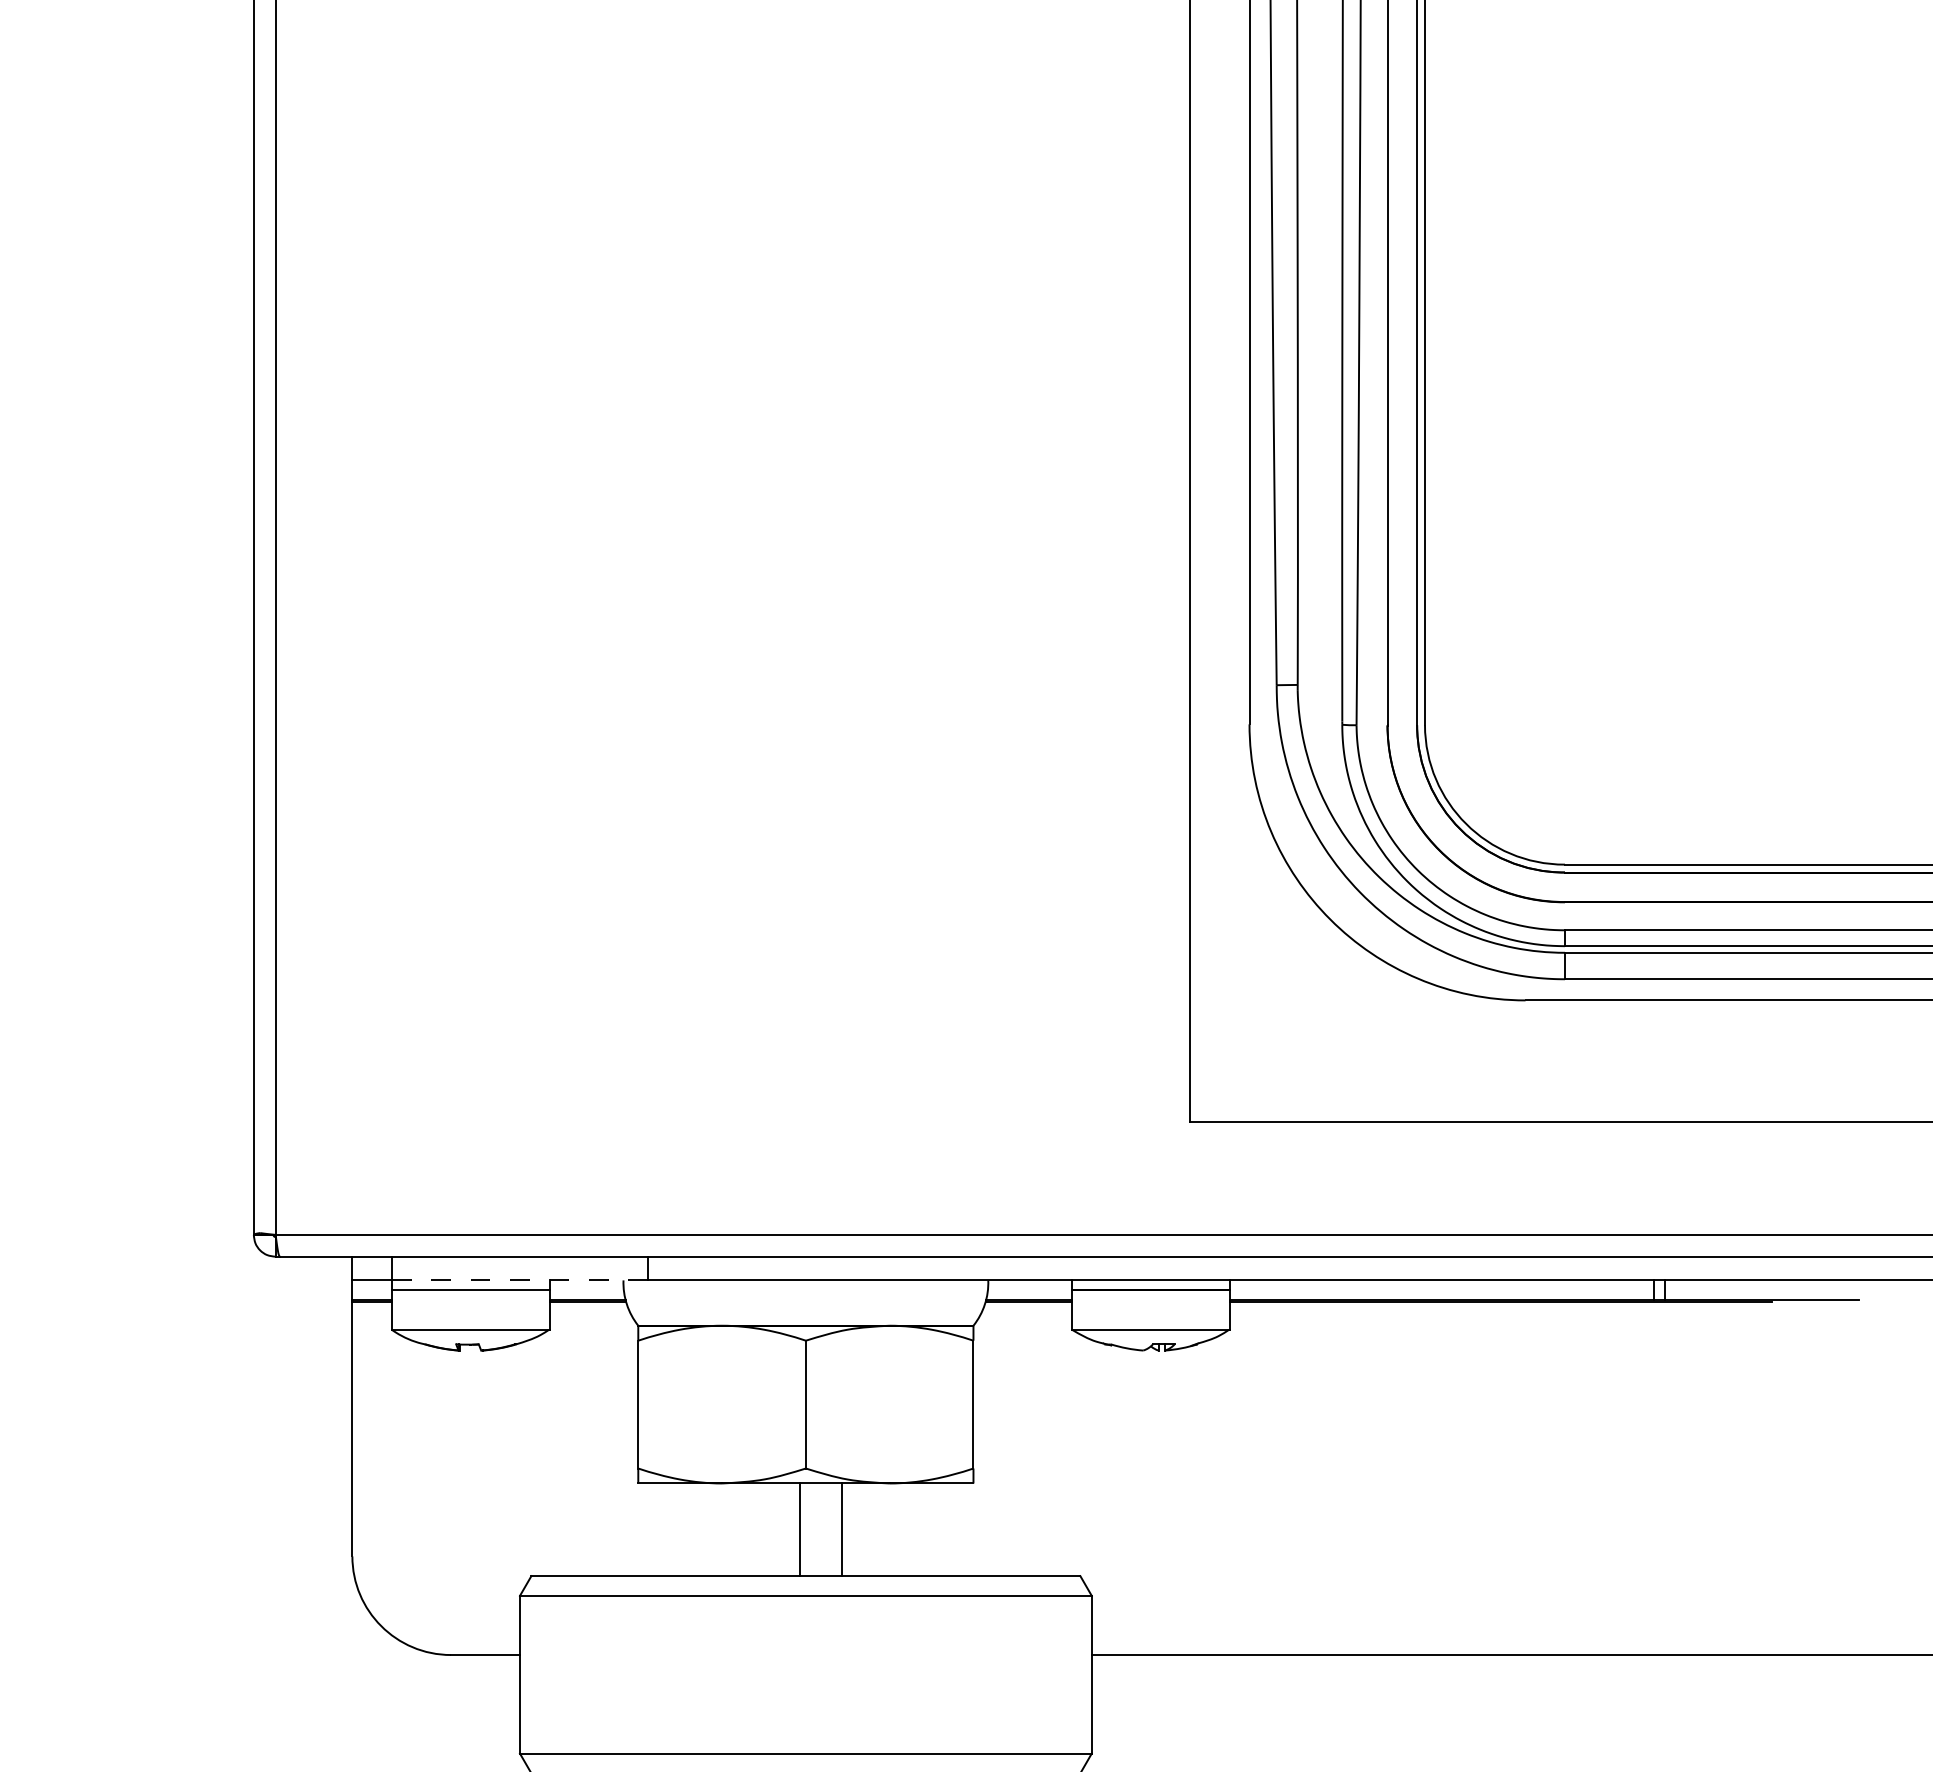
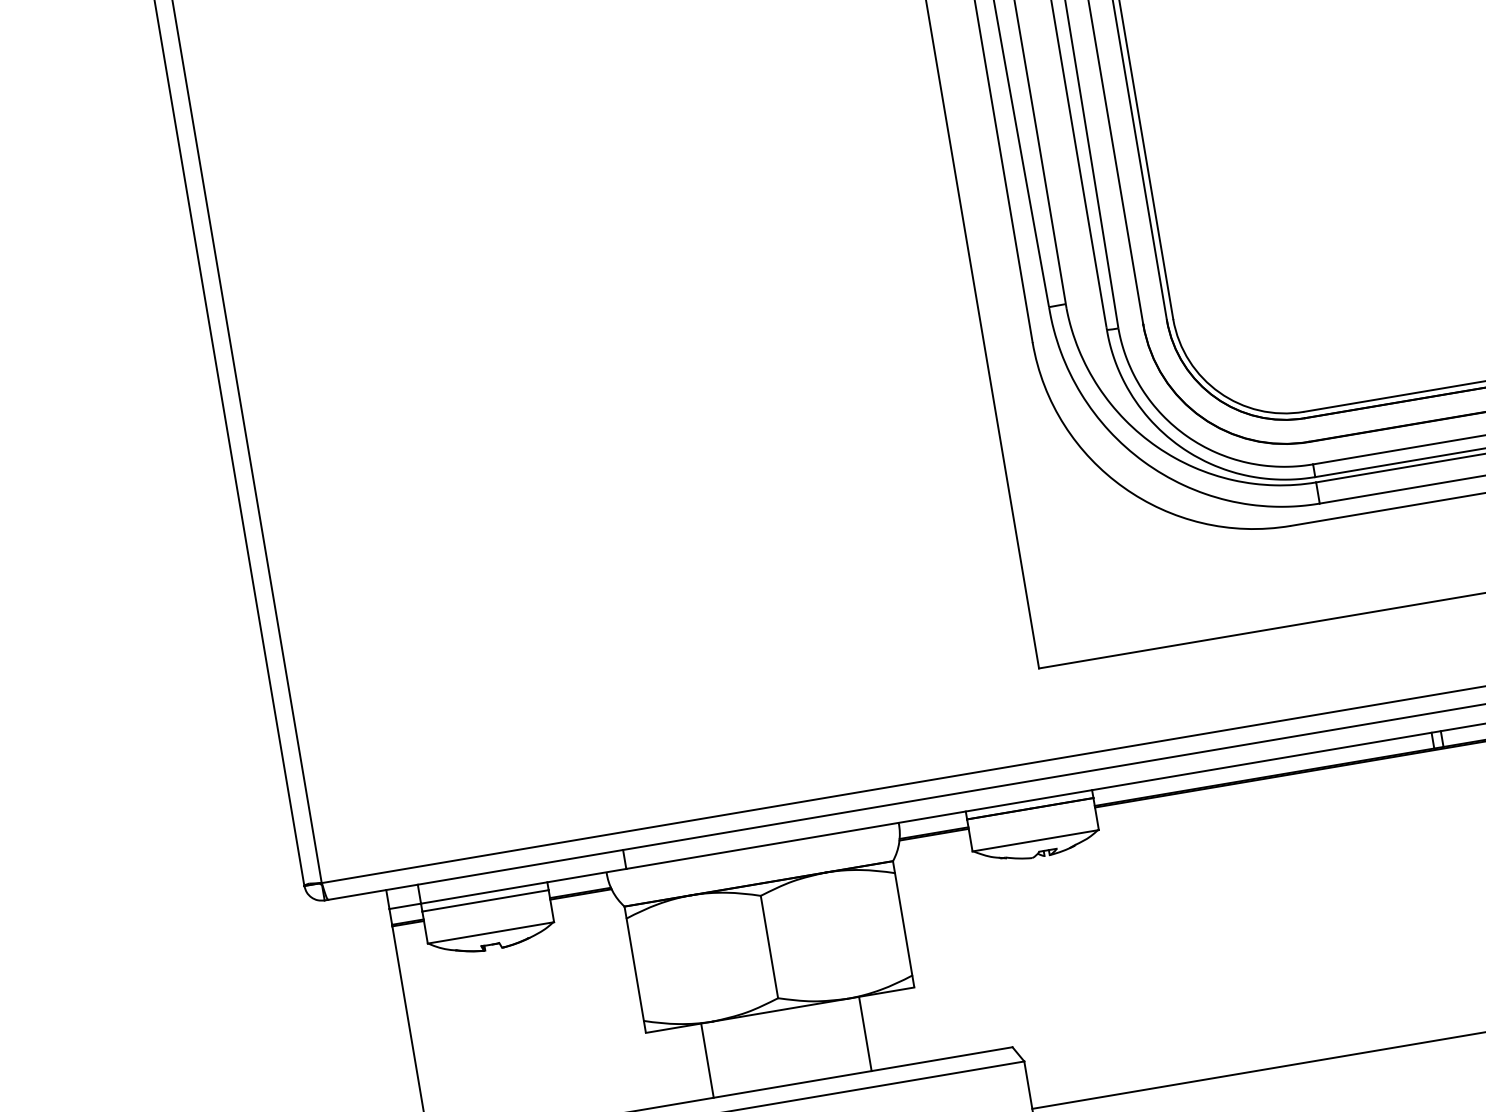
line: (519, 1280) -> (523, 886), dashed -> solid
line: (800, 1529) -> (707, 1060), moved
line: (842, 1529) -> (865, 1033), moved

